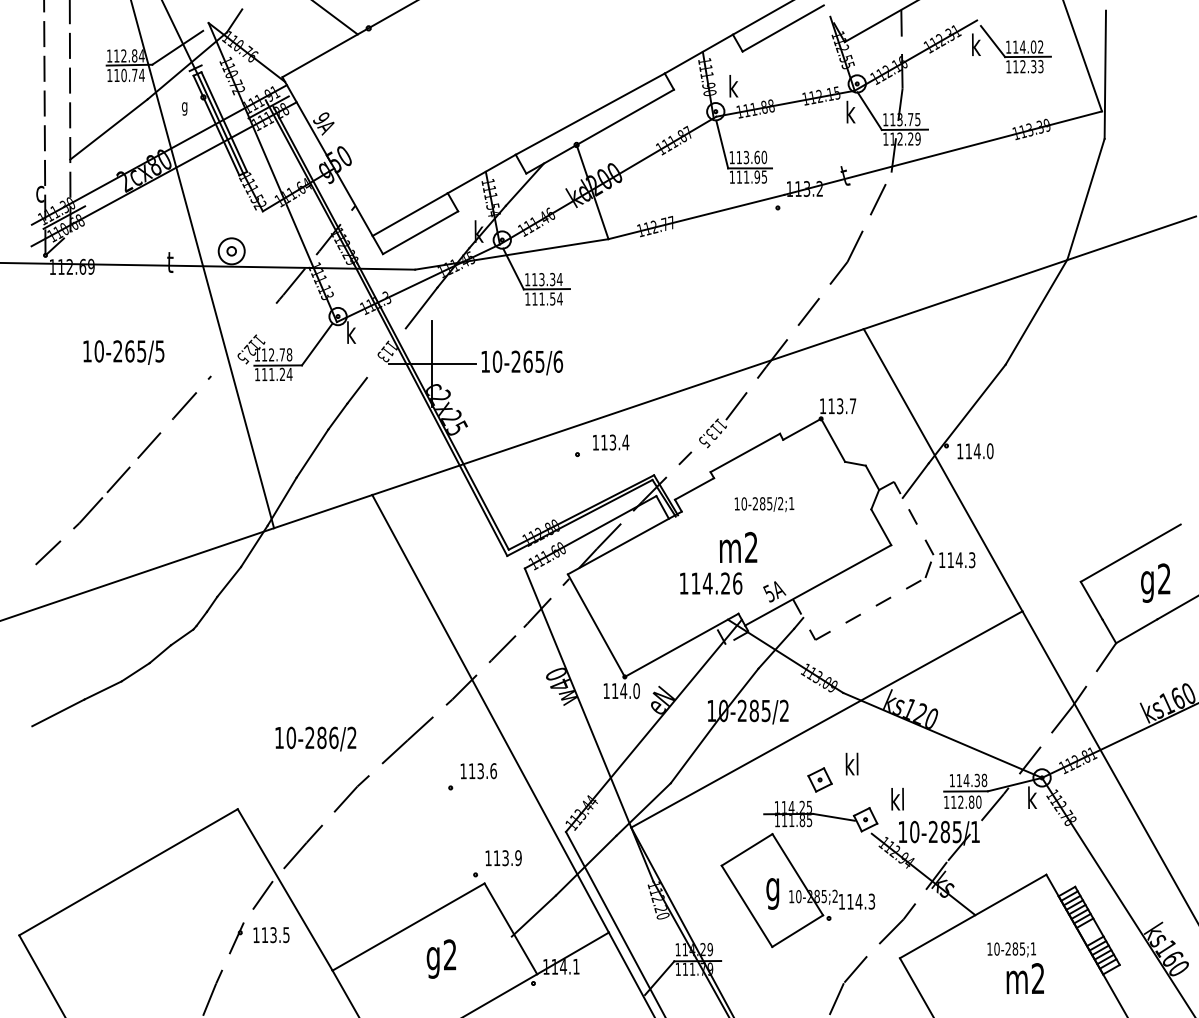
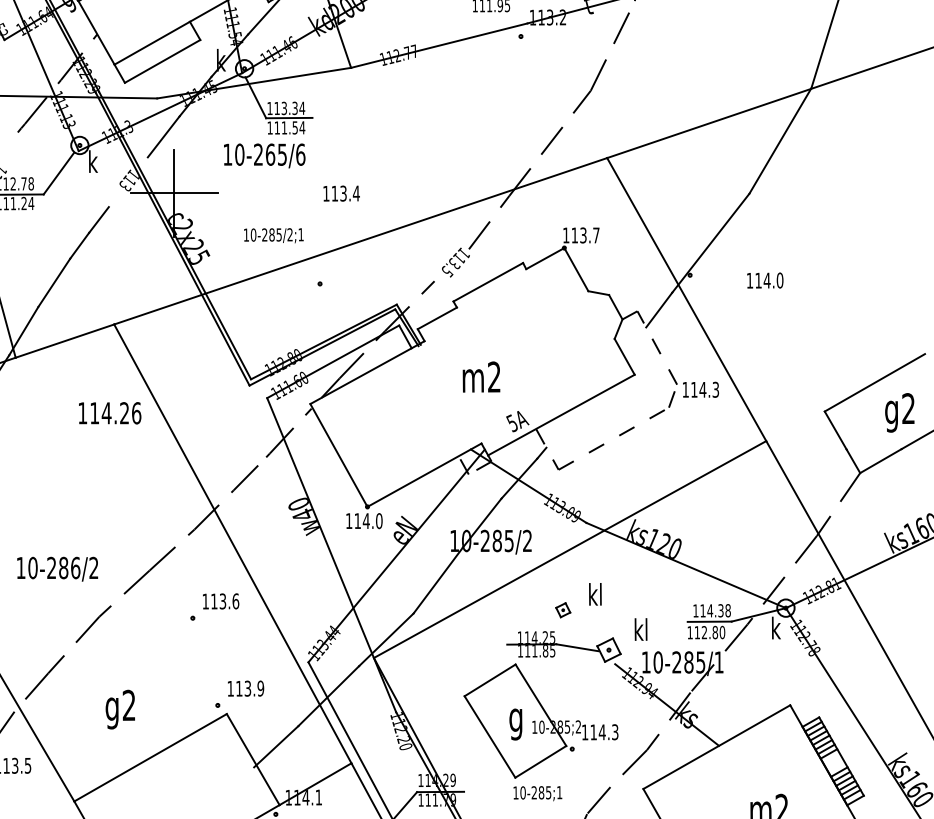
text: (521, 362) -> (263, 155), moved
text: (611, 442) -> (342, 193), moved
text: (975, 451) -> (765, 280), moved
text: (764, 504) -> (273, 235), moved
text: (711, 583) -> (110, 413), moved
part: (819, 779) -> (562, 609), size x0.6
text: (1011, 949) -> (537, 793), moved
text: (441, 958) -> (120, 709), moved

